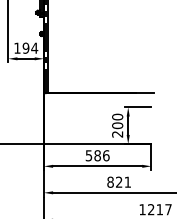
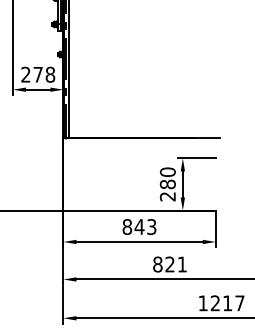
text: (26, 48) -> (38, 74), 194 -> 278
text: (117, 125) -> (167, 184), 200 -> 280
text: (97, 155) -> (139, 226), 586 -> 843

